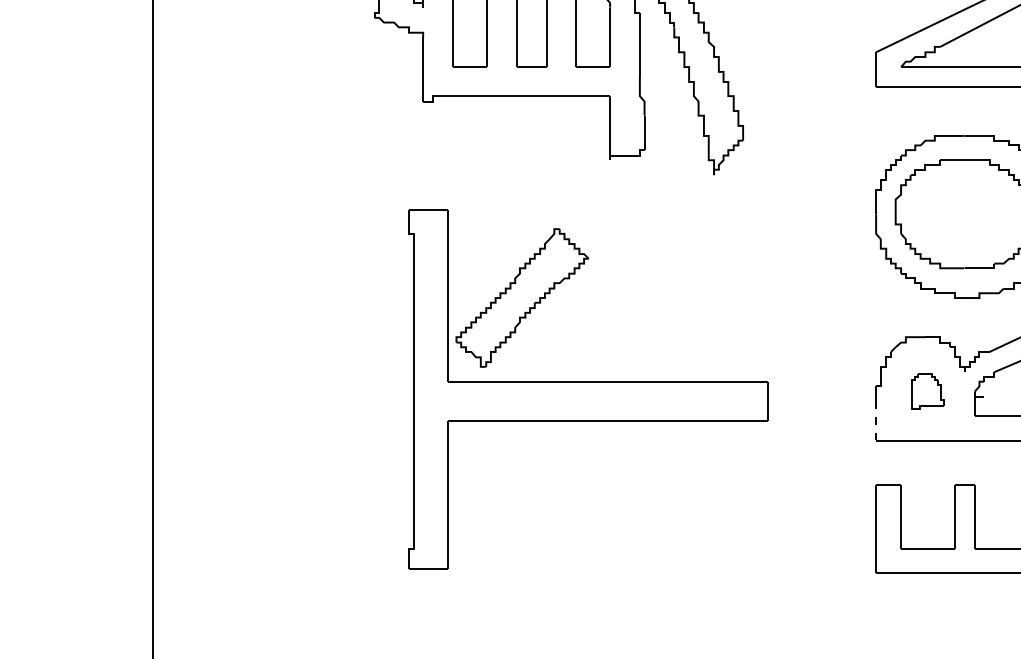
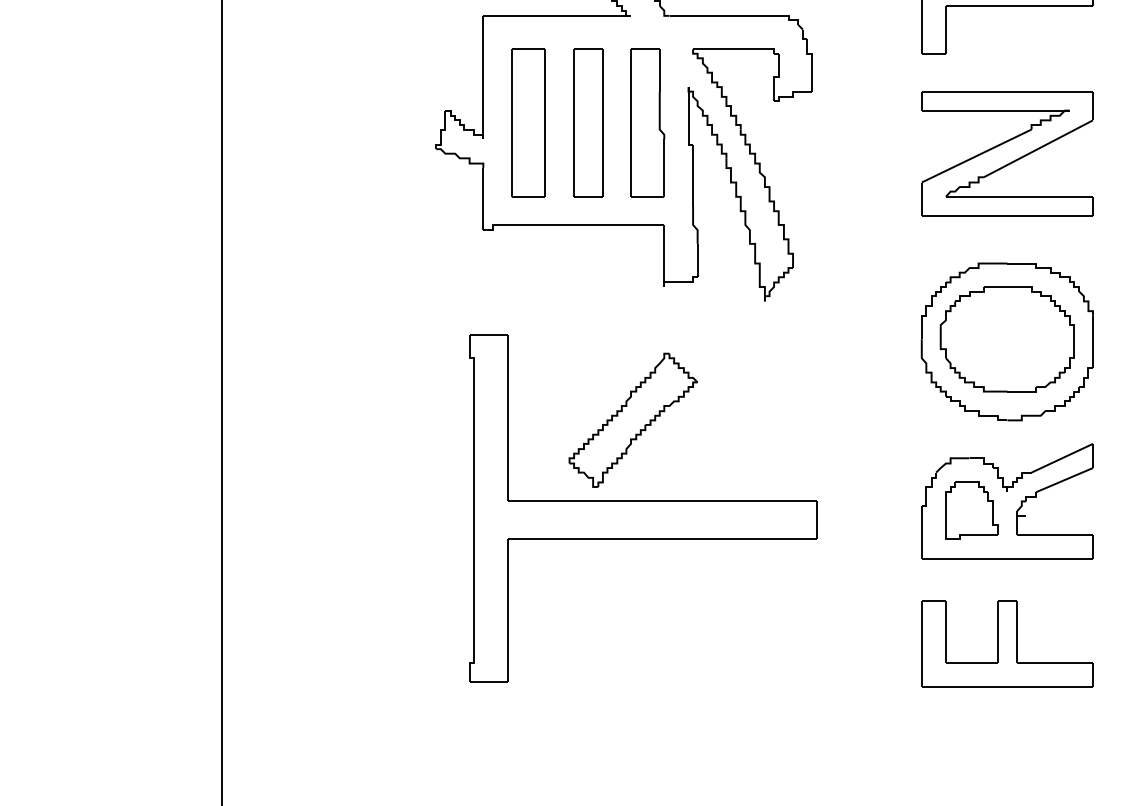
part: (521, 297) -> (632, 419), moved
part: (927, 391) -> (971, 510), size x1.67
line: (875, 422) -> (921, 540), dashed -> solid

